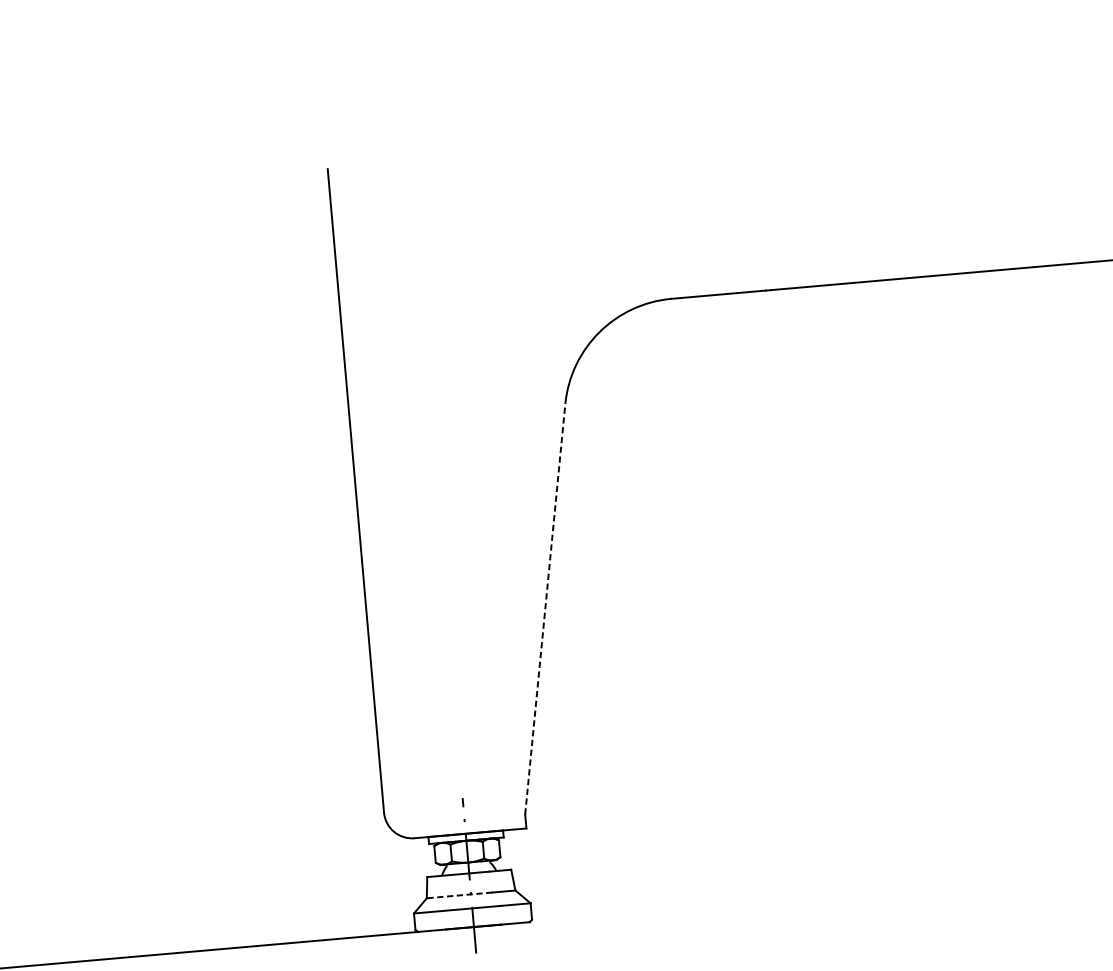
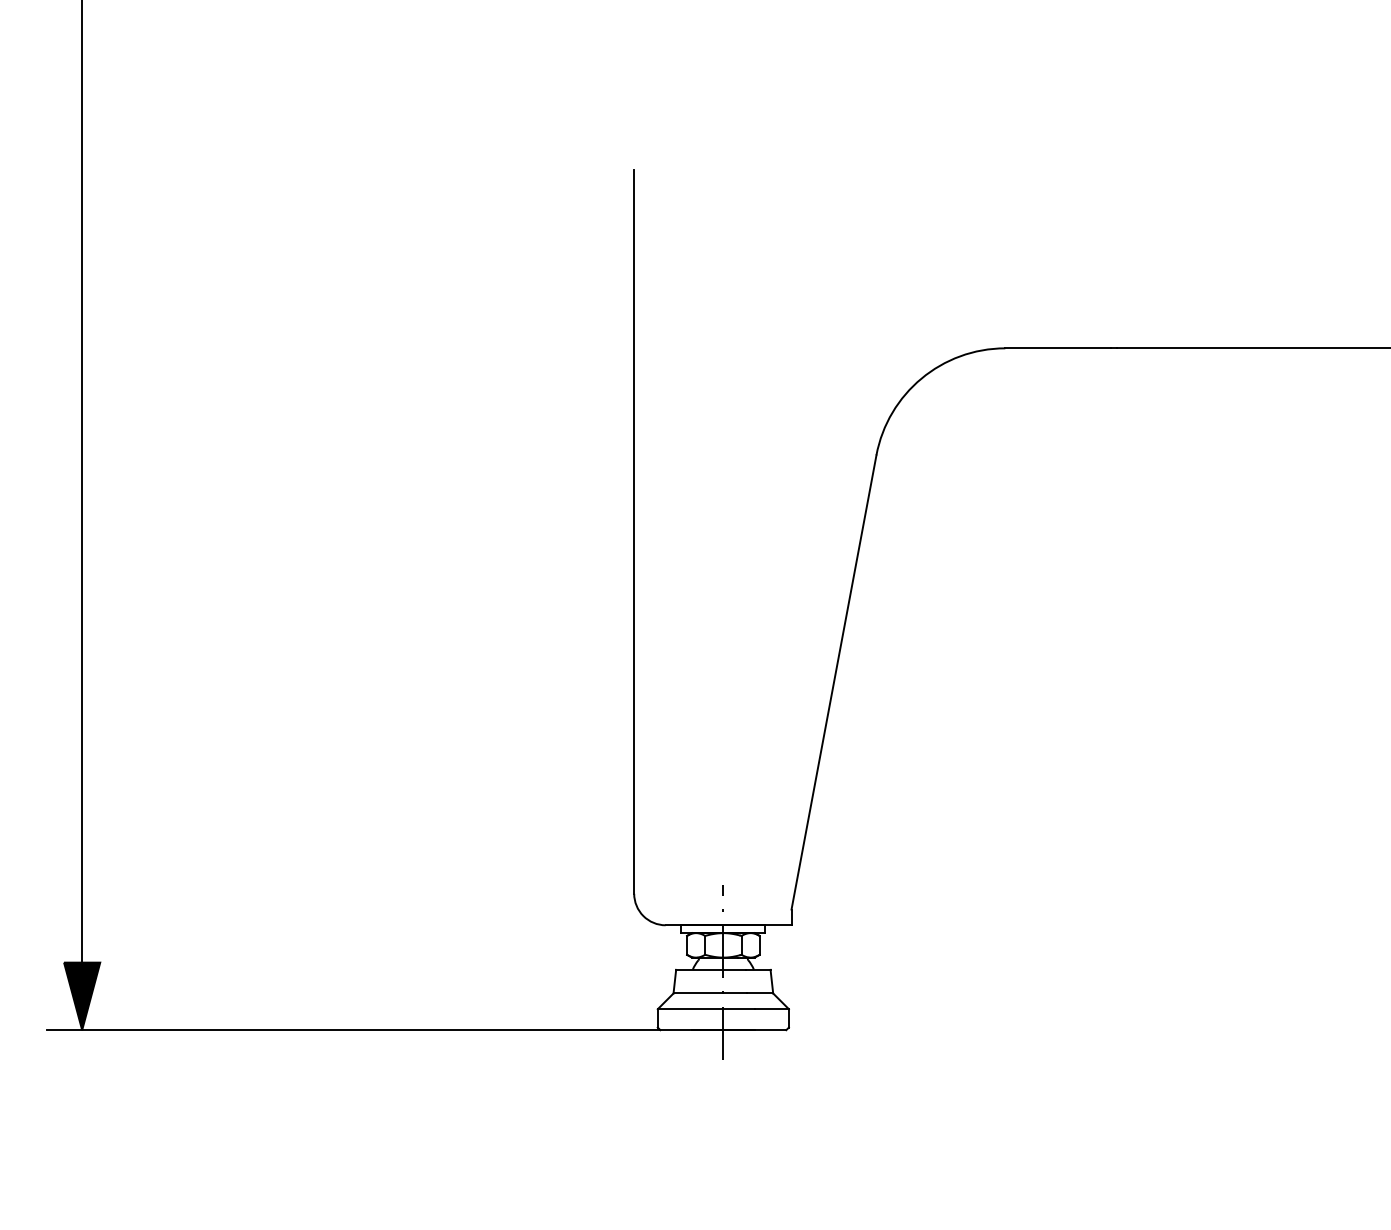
line: (545, 608) -> (834, 681), dashed -> solid
line: (459, 895) -> (710, 993), dashed -> solid

